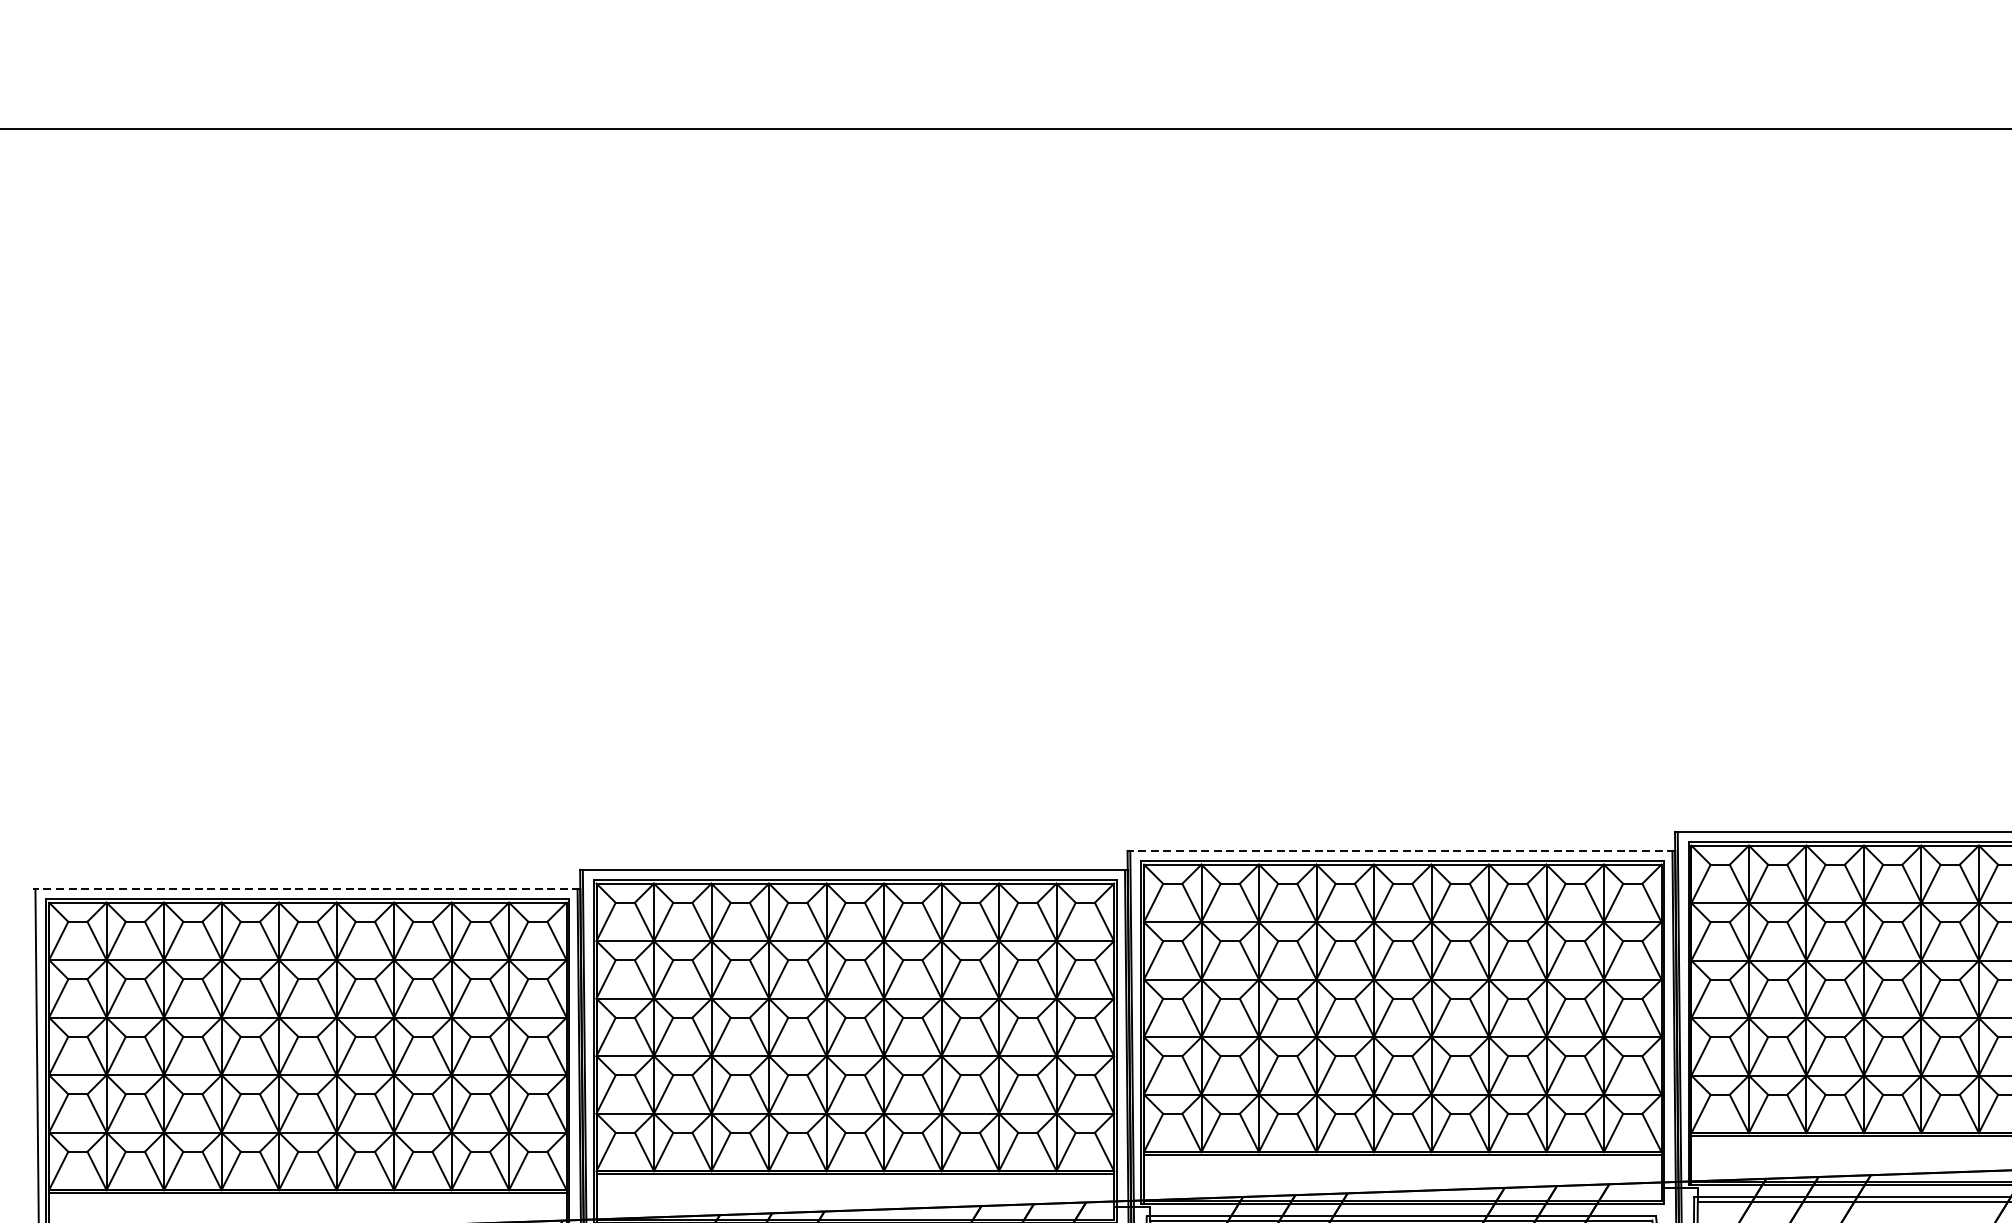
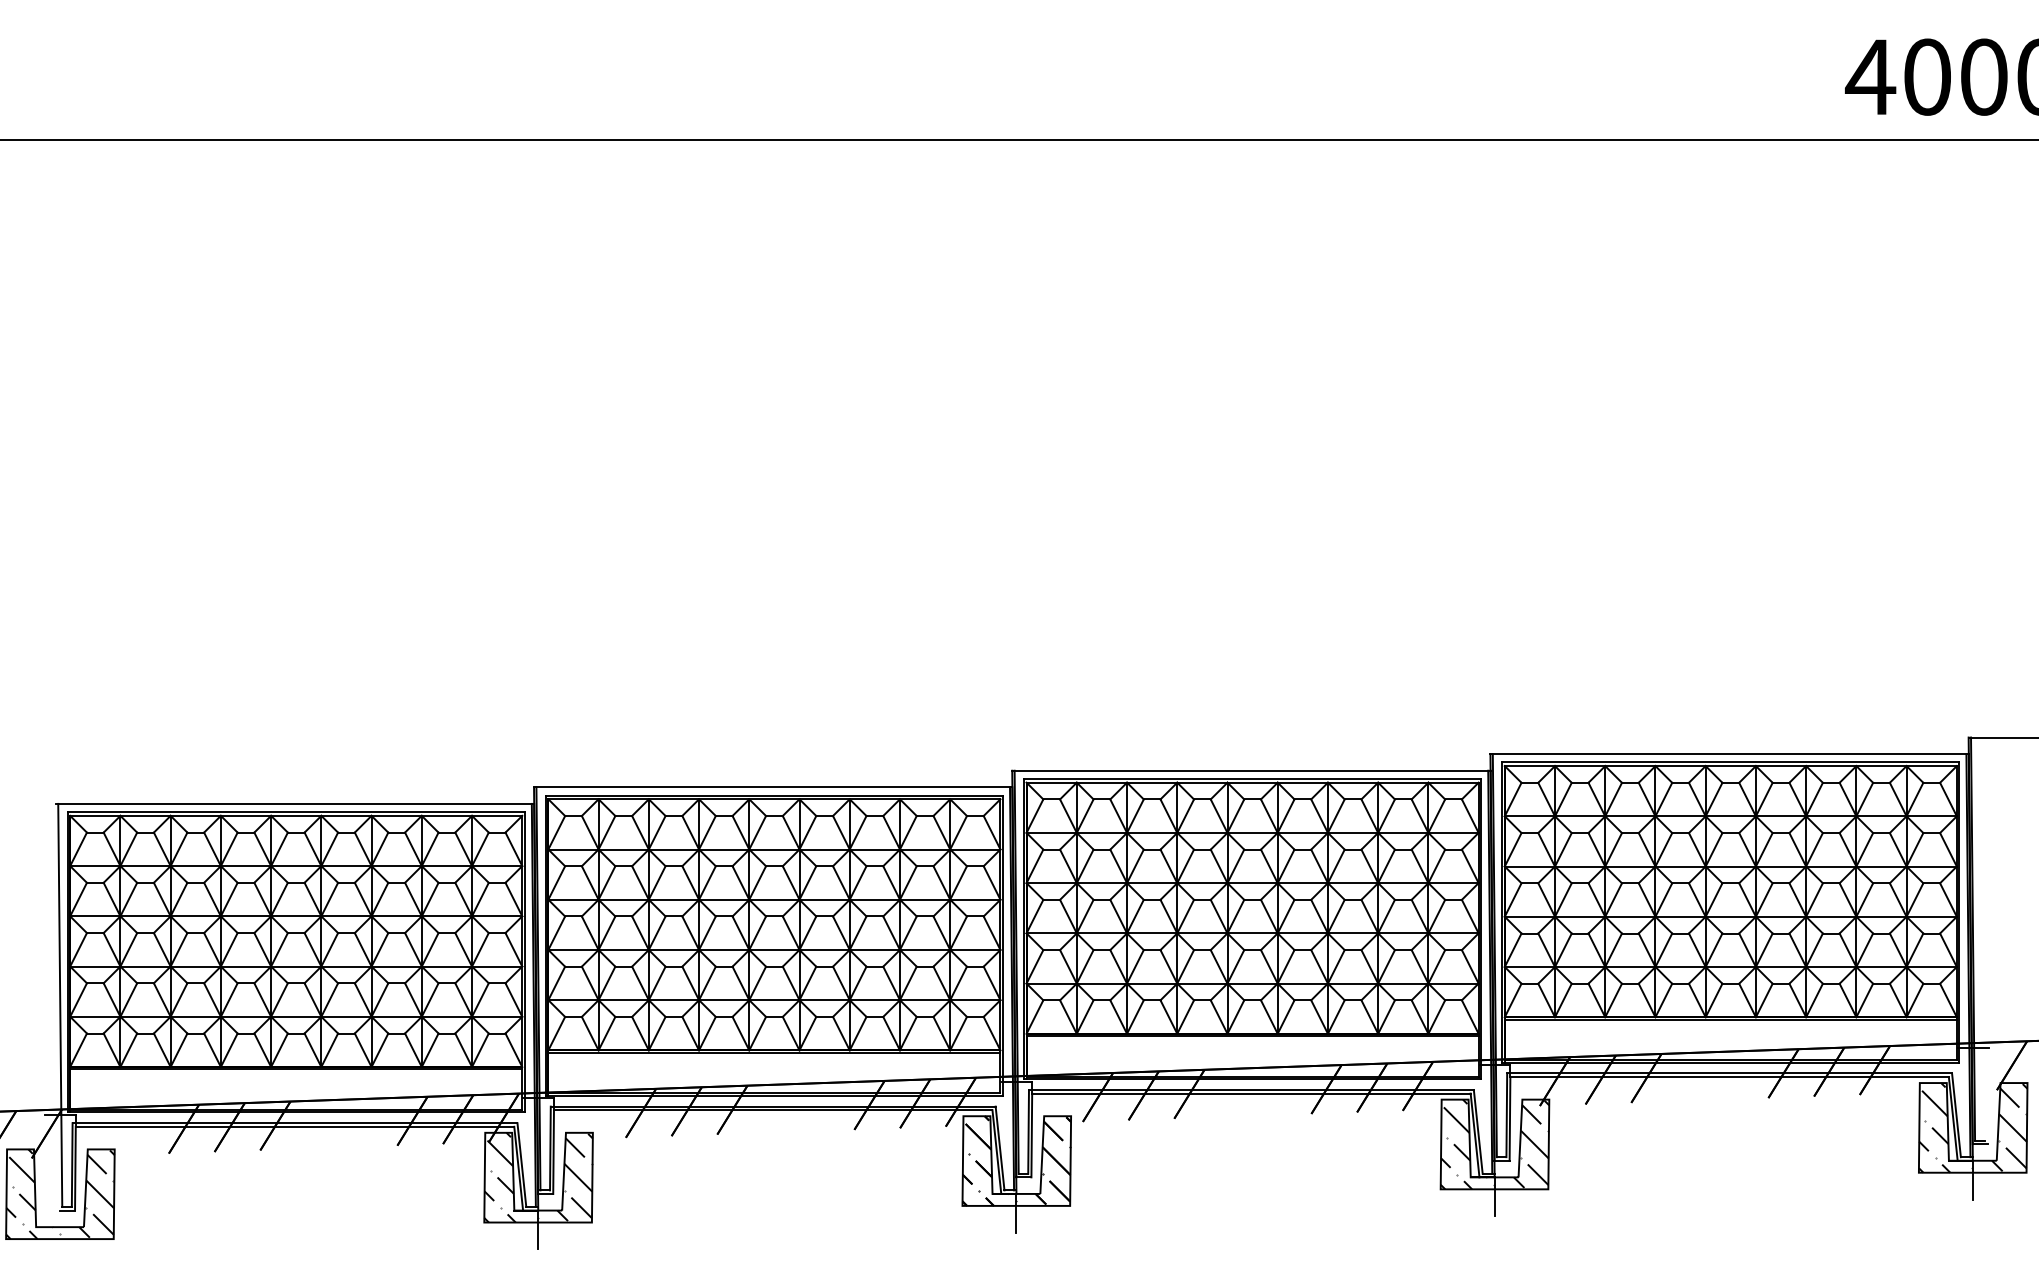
line: (1400, 850) -> (1250, 770), dashed -> solid
line: (305, 888) -> (294, 803), dashed -> solid

